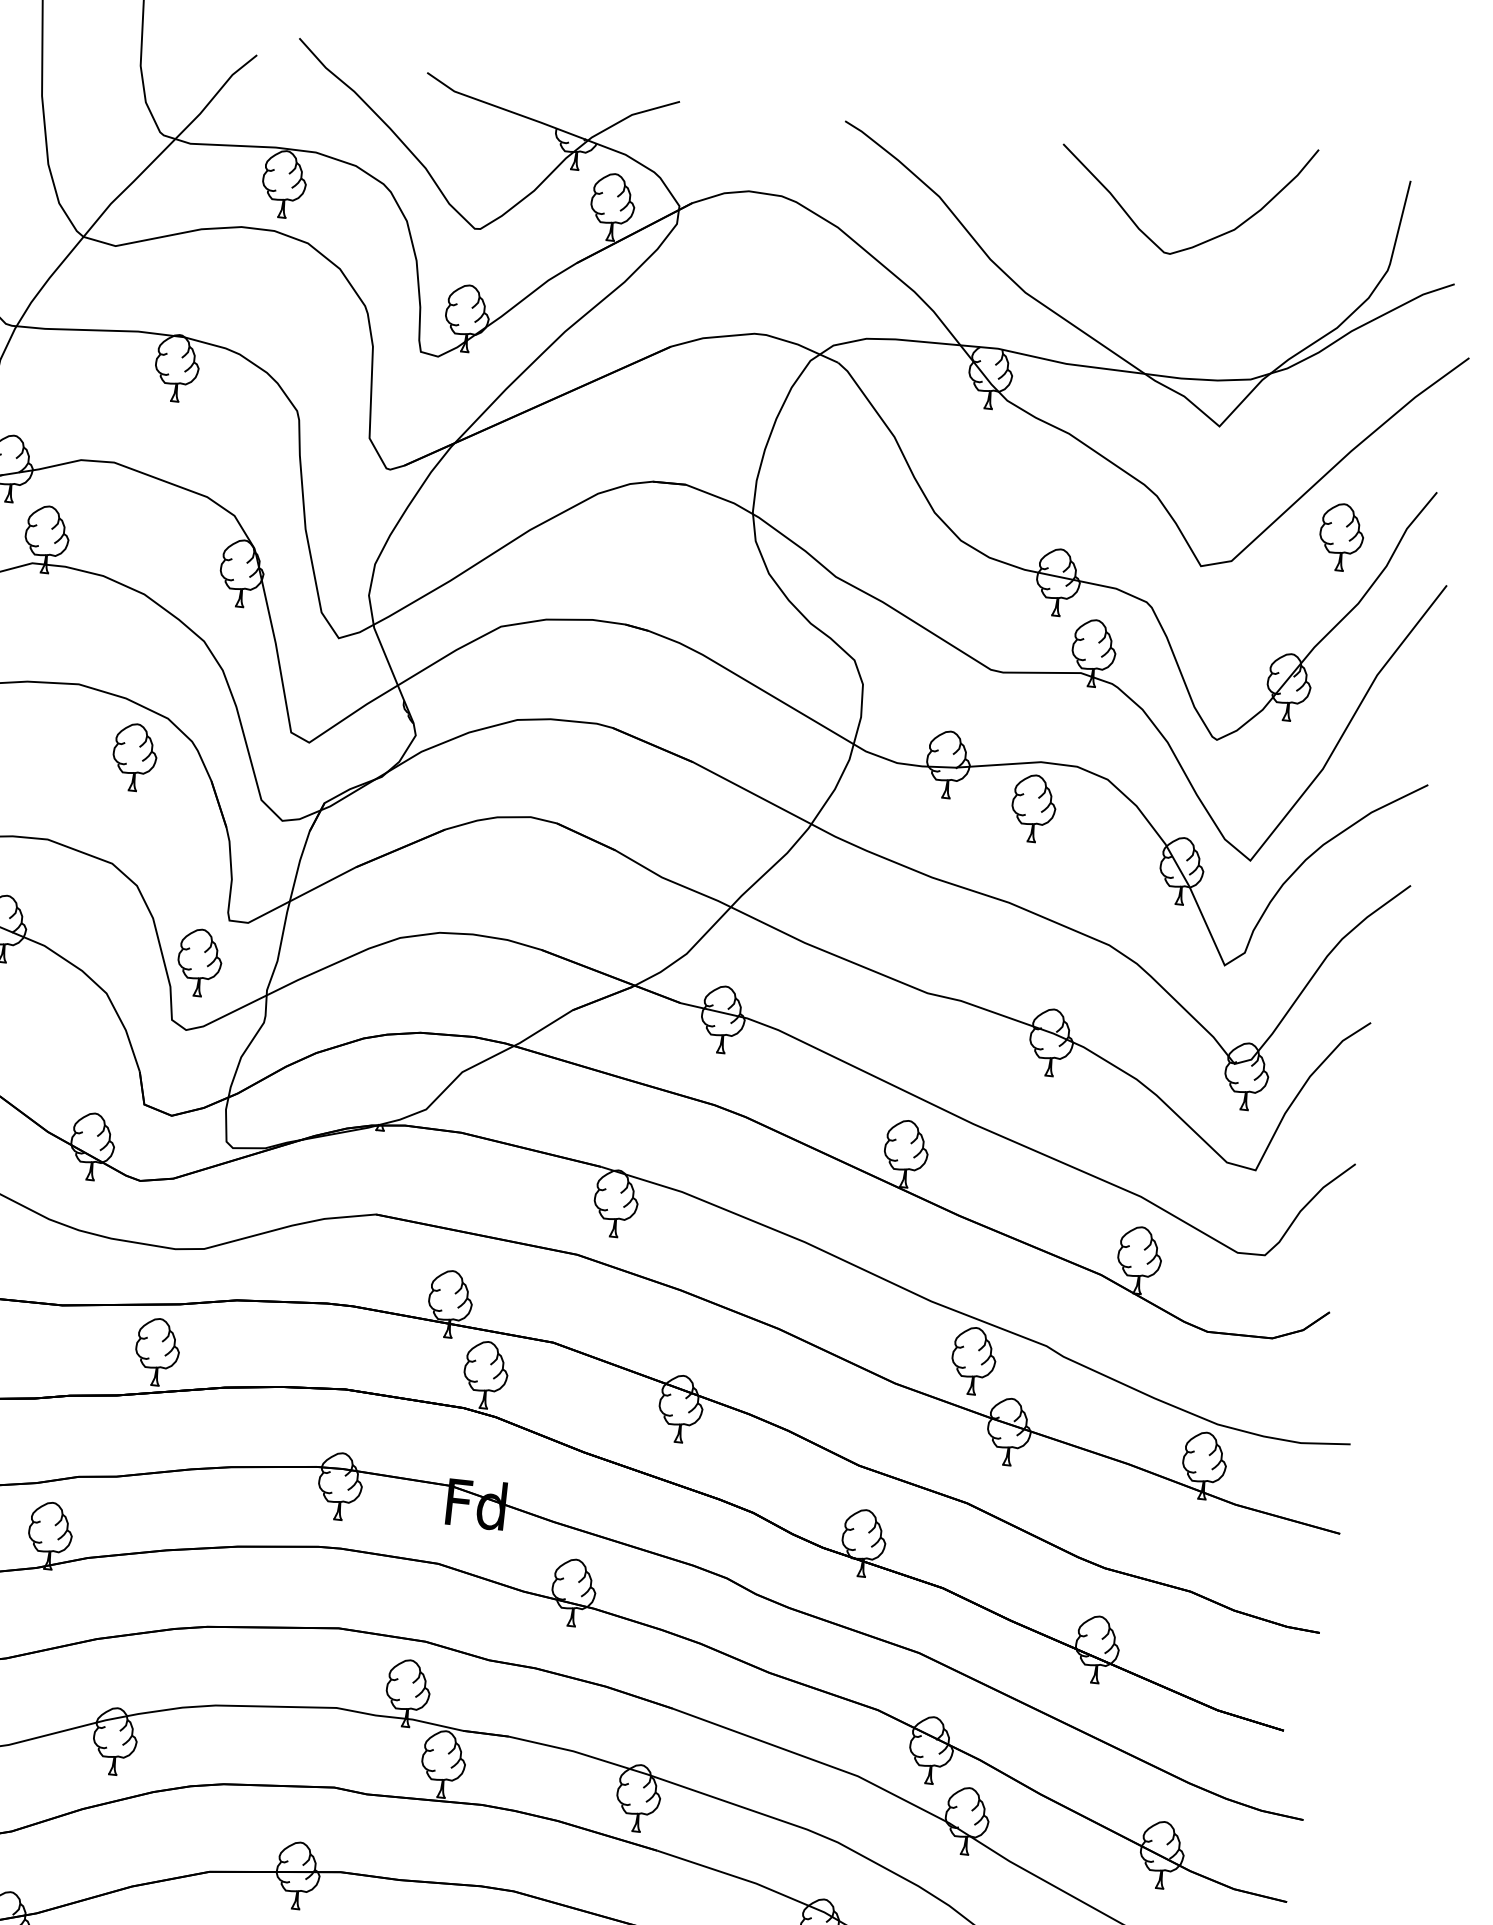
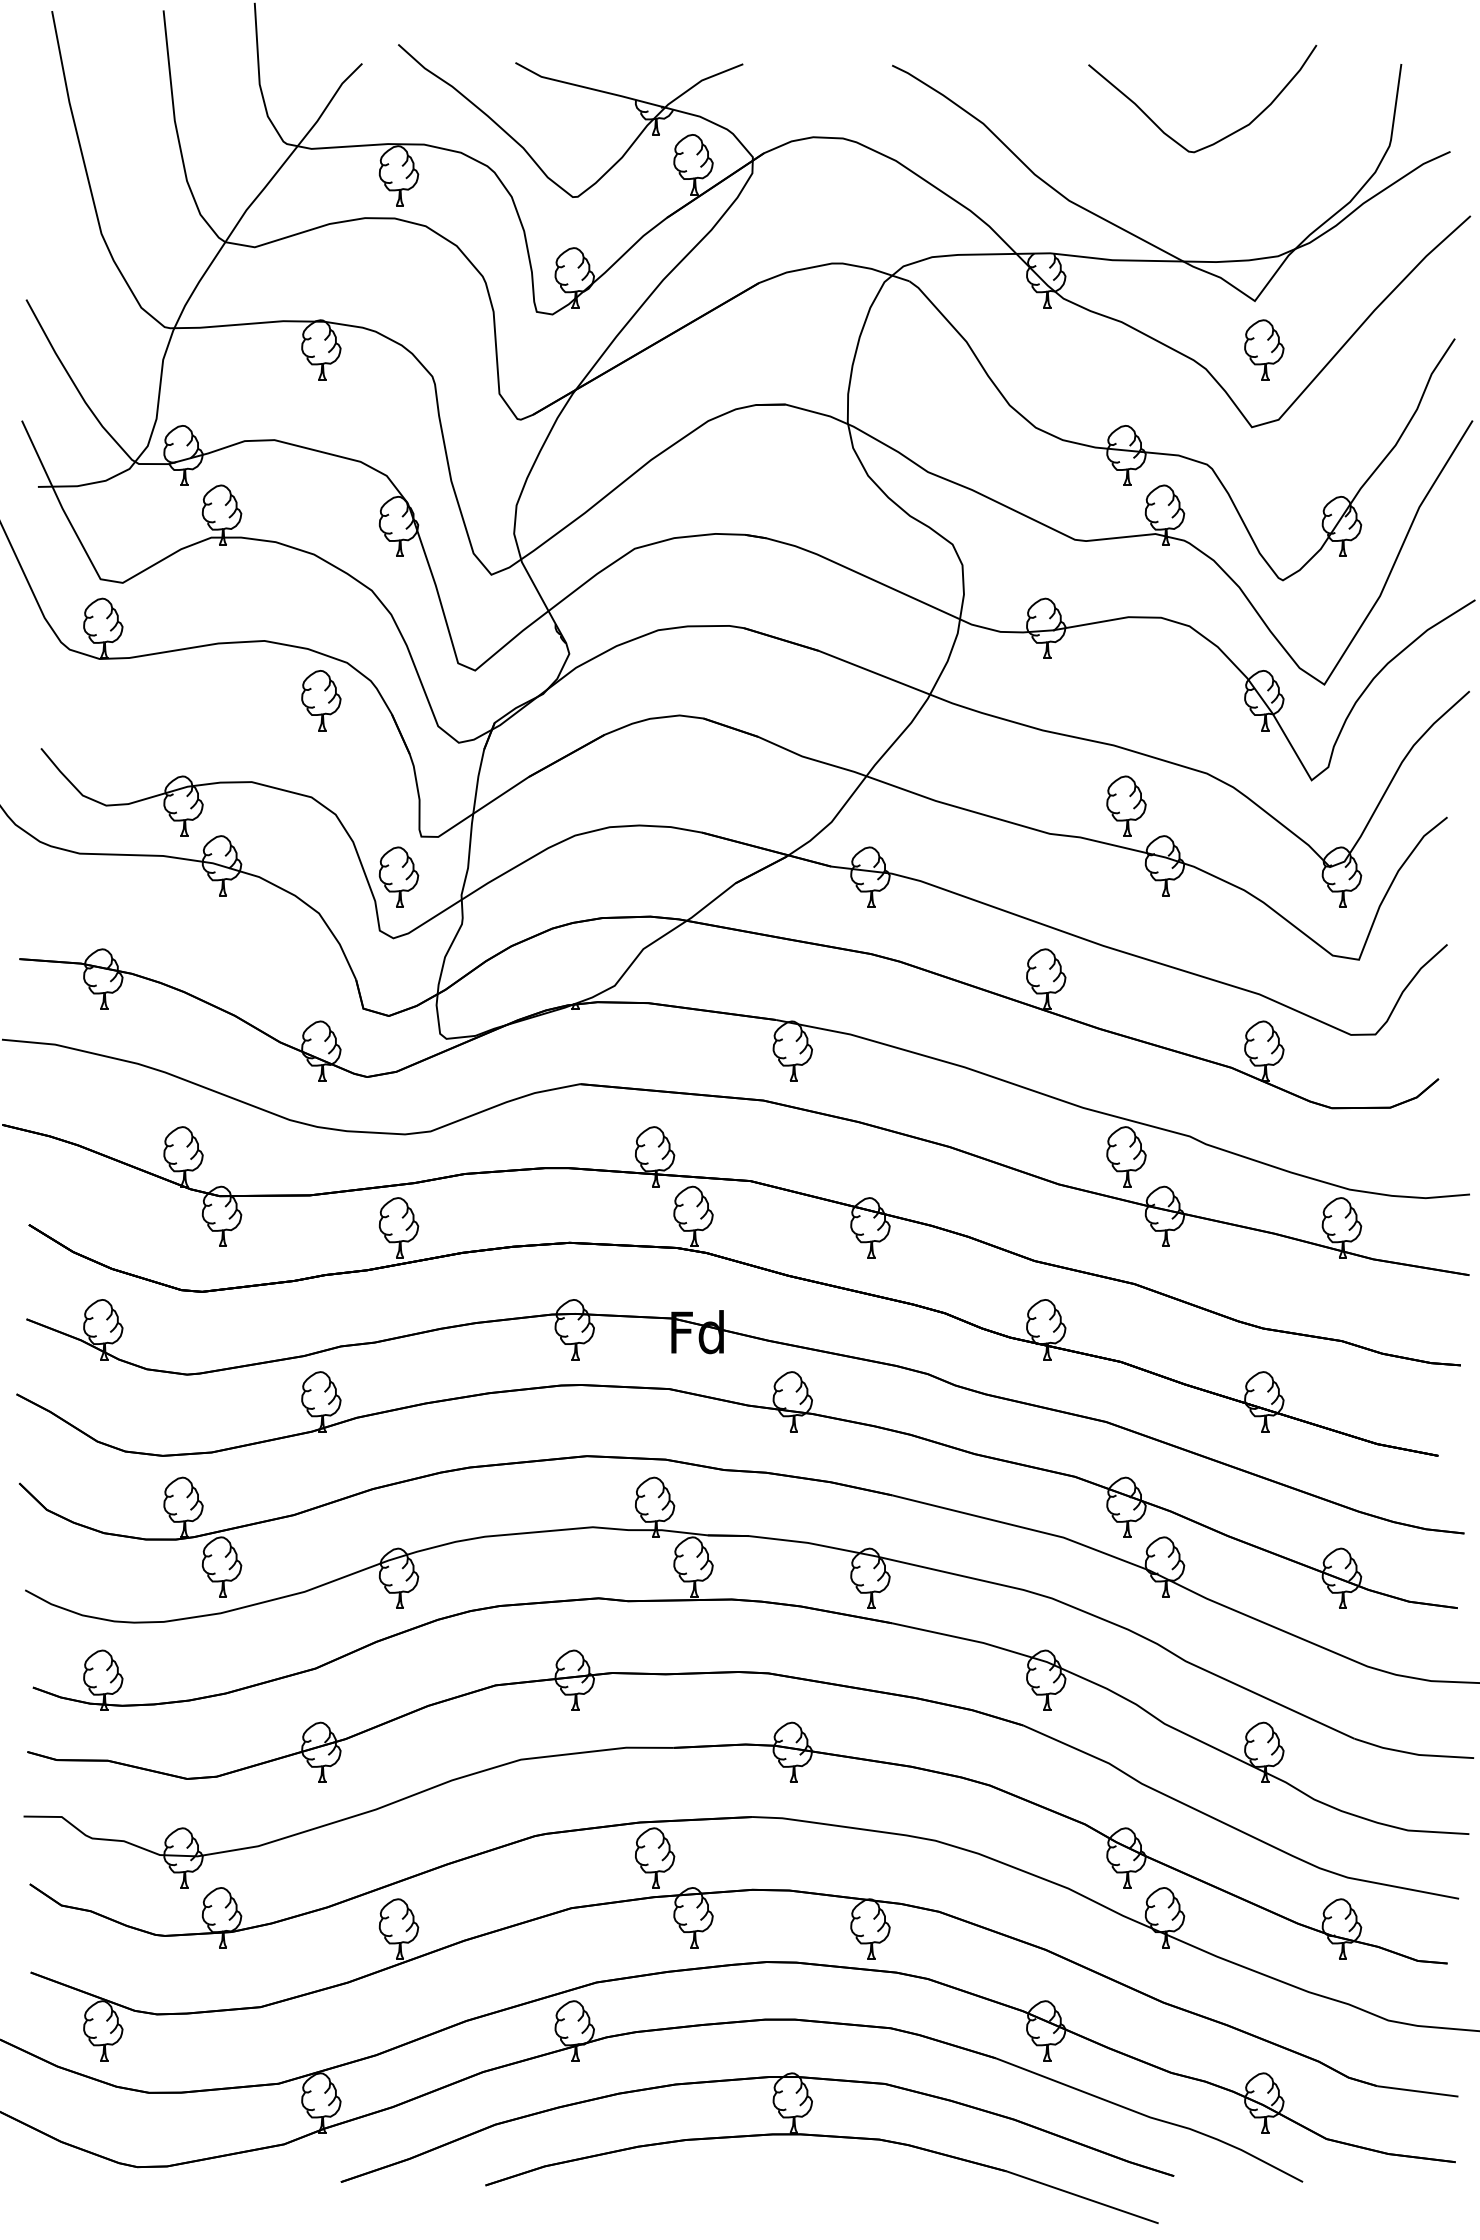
part: (1341, 536) -> (1264, 349), moved
part: (1033, 807) -> (1126, 805), moved

